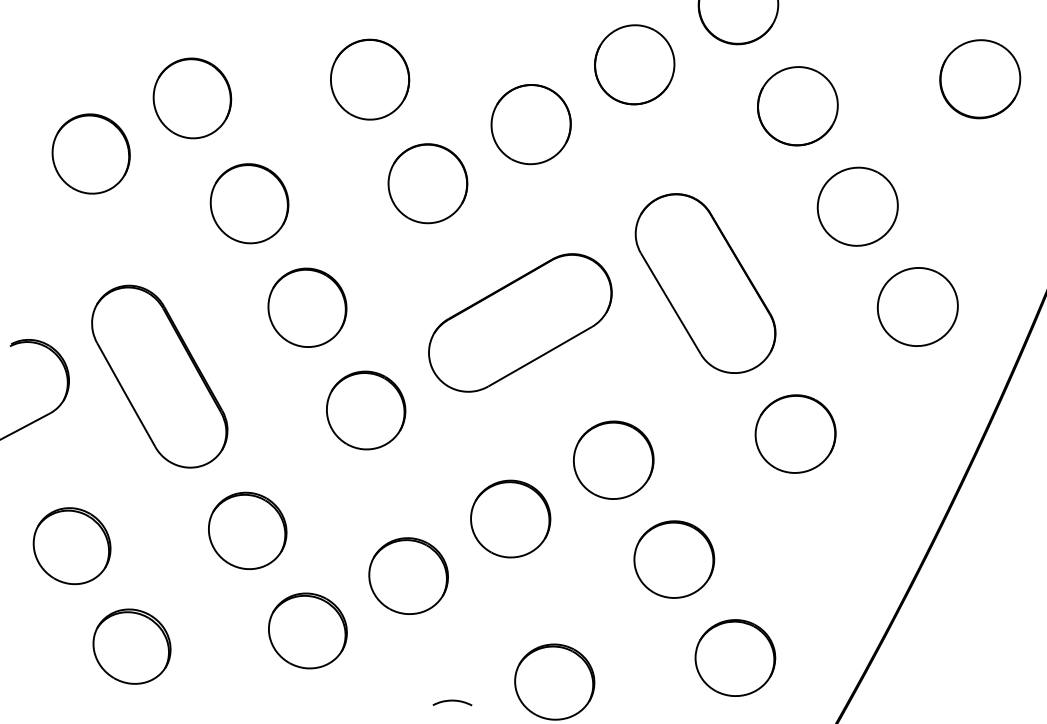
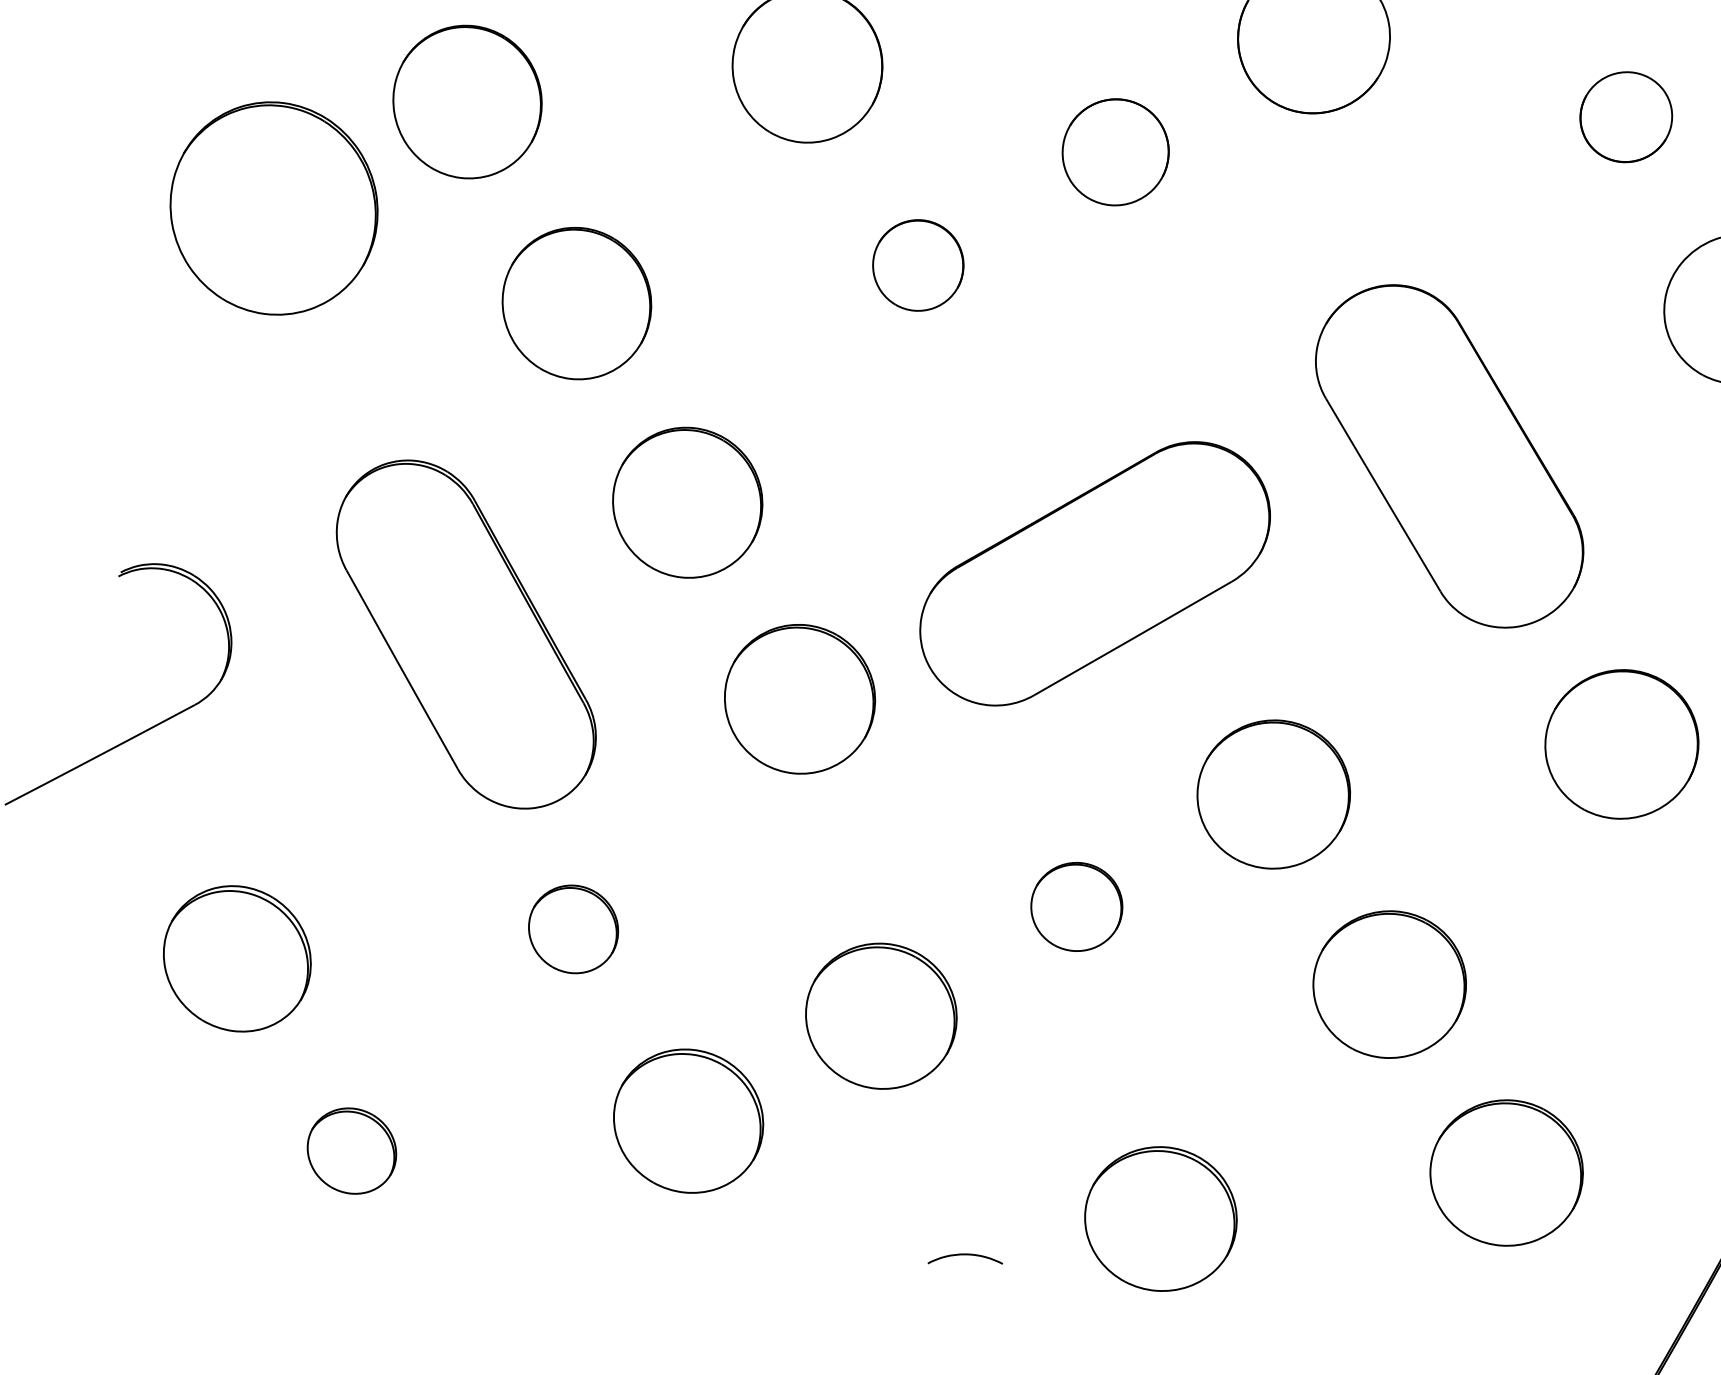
part: (797, 106) -> (1625, 117), size x0.6
part: (530, 124) -> (1114, 151), size x0.7
part: (90, 153) -> (272, 207), size x1.4
part: (427, 183) -> (917, 264), size x0.6
part: (520, 322) -> (1095, 572), moved
part: (159, 376) -> (465, 634), moved
part: (510, 518) -> (1076, 905), size x0.6
part: (247, 530) -> (572, 928), size x0.6
part: (131, 646) -> (350, 1150), size x0.6

